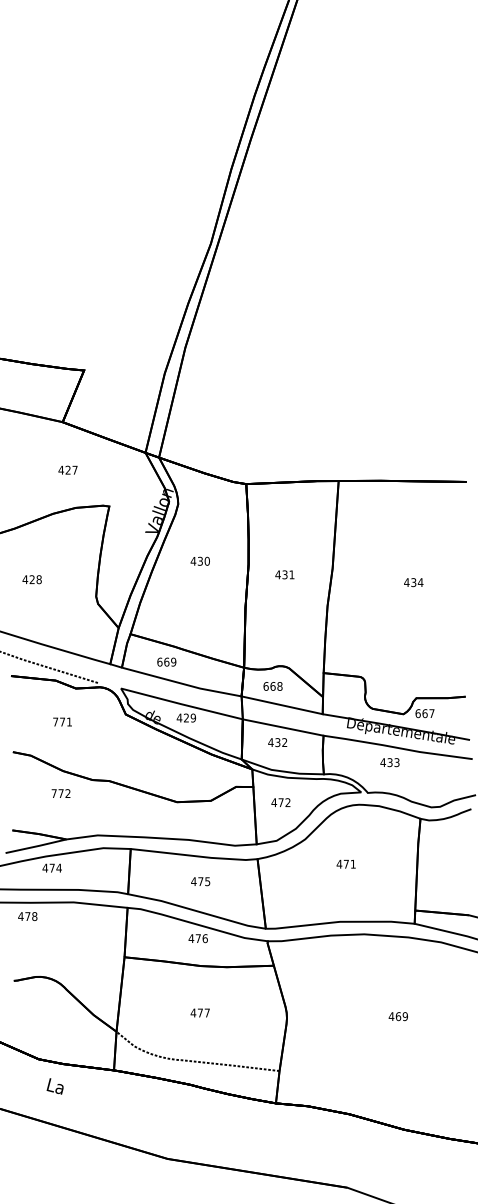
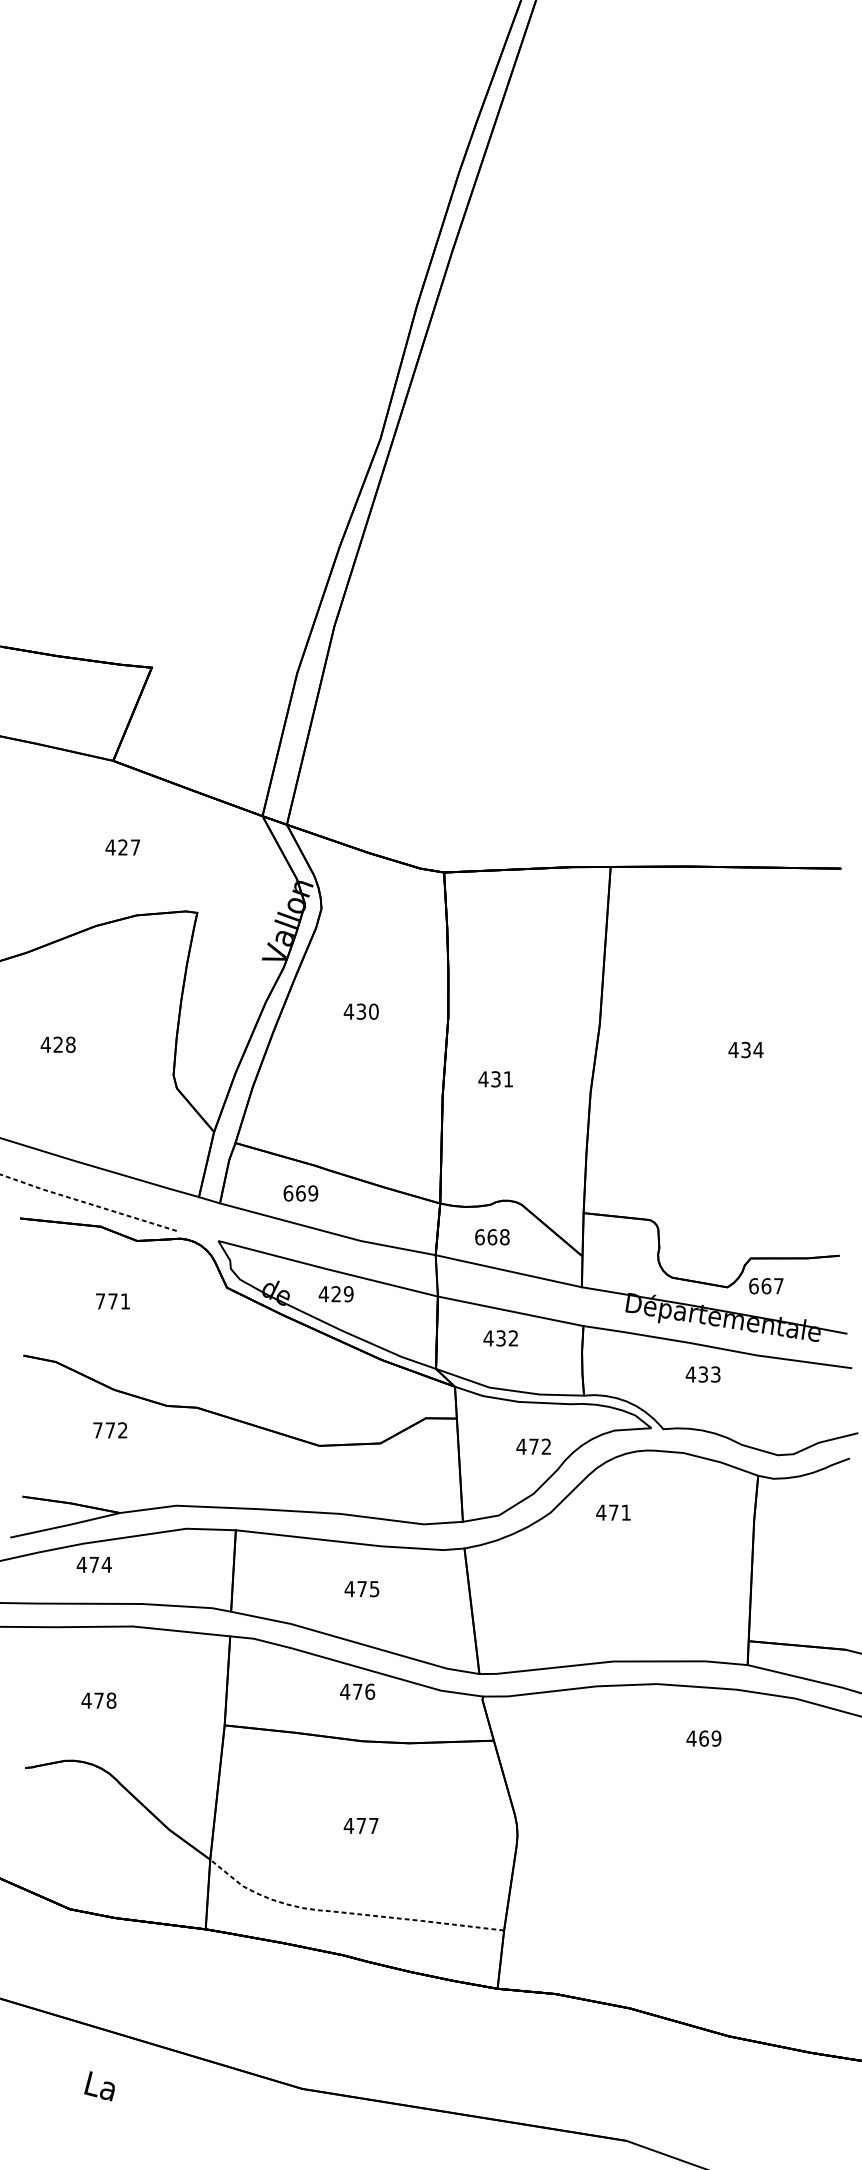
text: (284, 574) -> (494, 1078), moved
text: (280, 802) -> (532, 1446), moved
text: (345, 863) -> (612, 1511), moved
text: (27, 916) -> (98, 1700), moved
text: (397, 1016) -> (702, 1738), moved
text: (54, 1086) -> (98, 2086), moved

